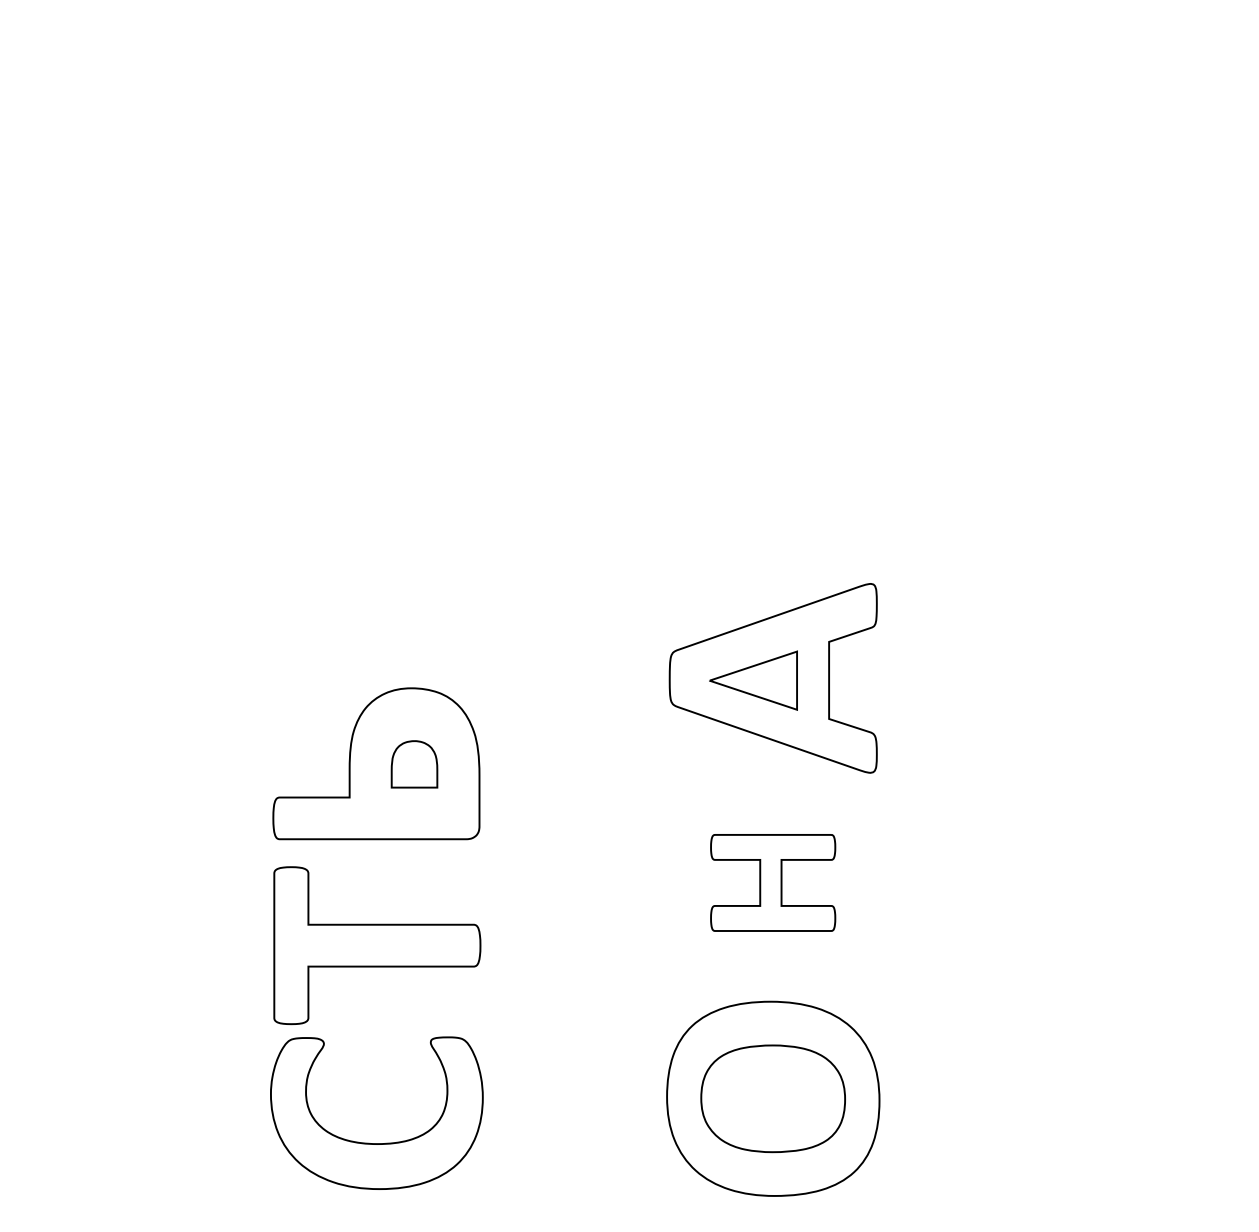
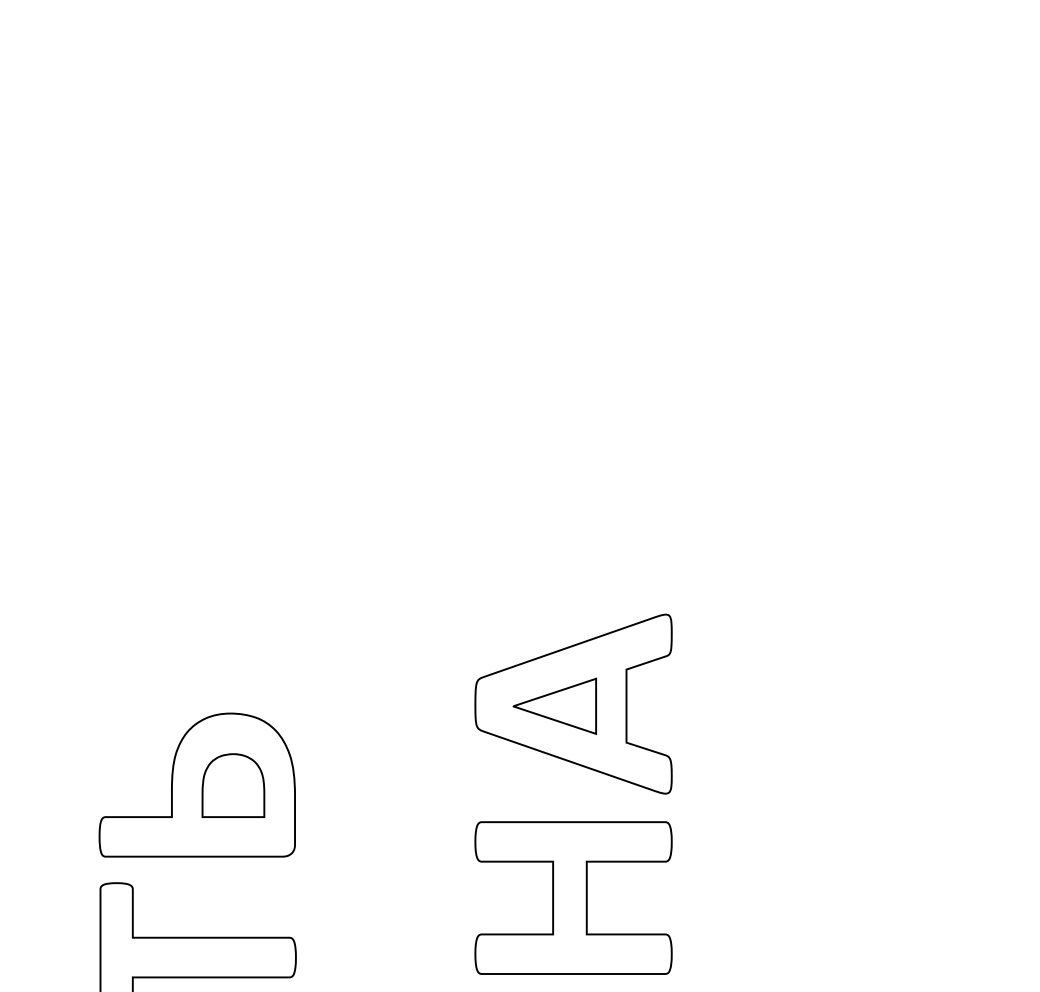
part: (414, 764) -> (233, 785), size x1.43
part: (772, 882) -> (572, 897), size x1.67

